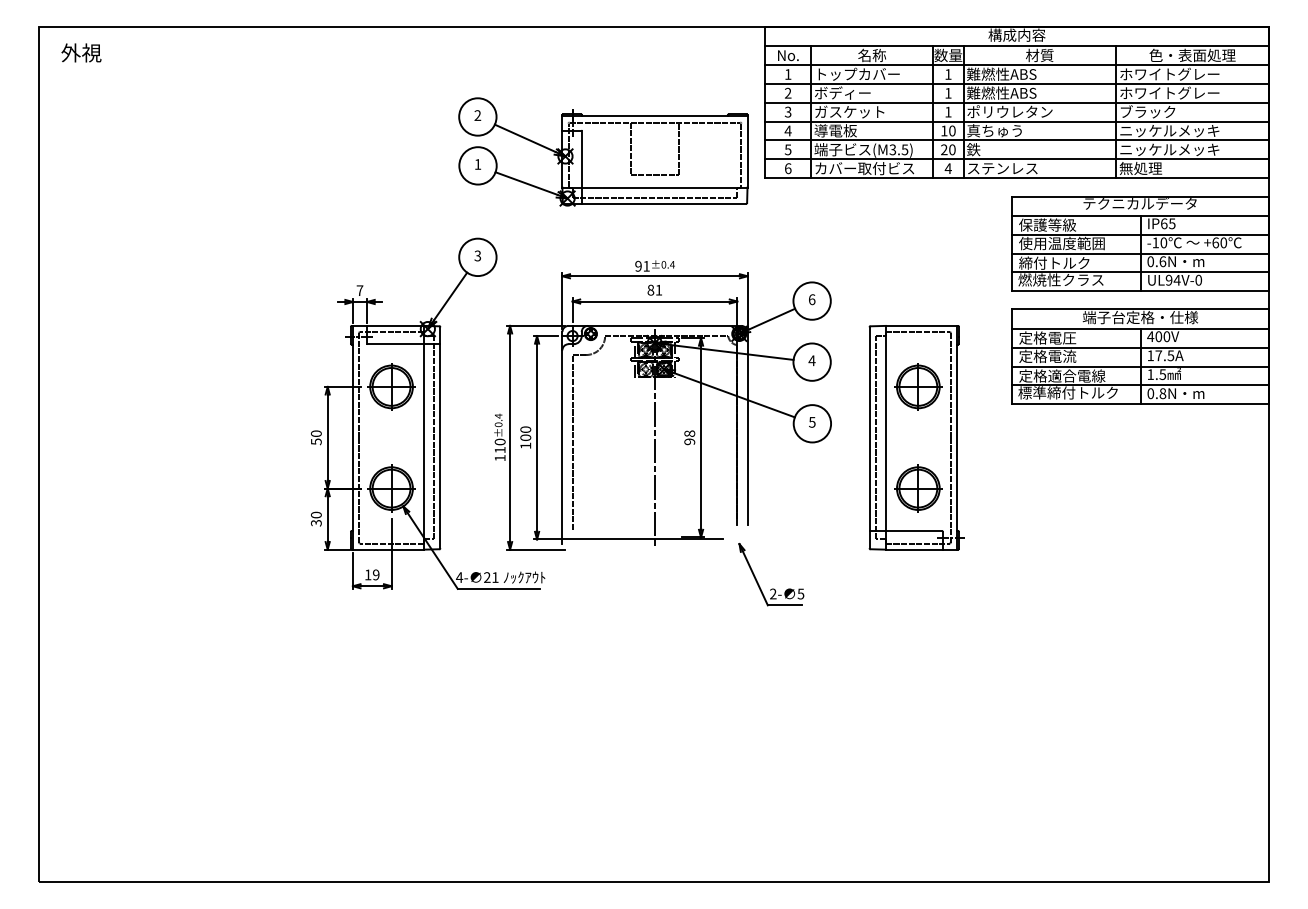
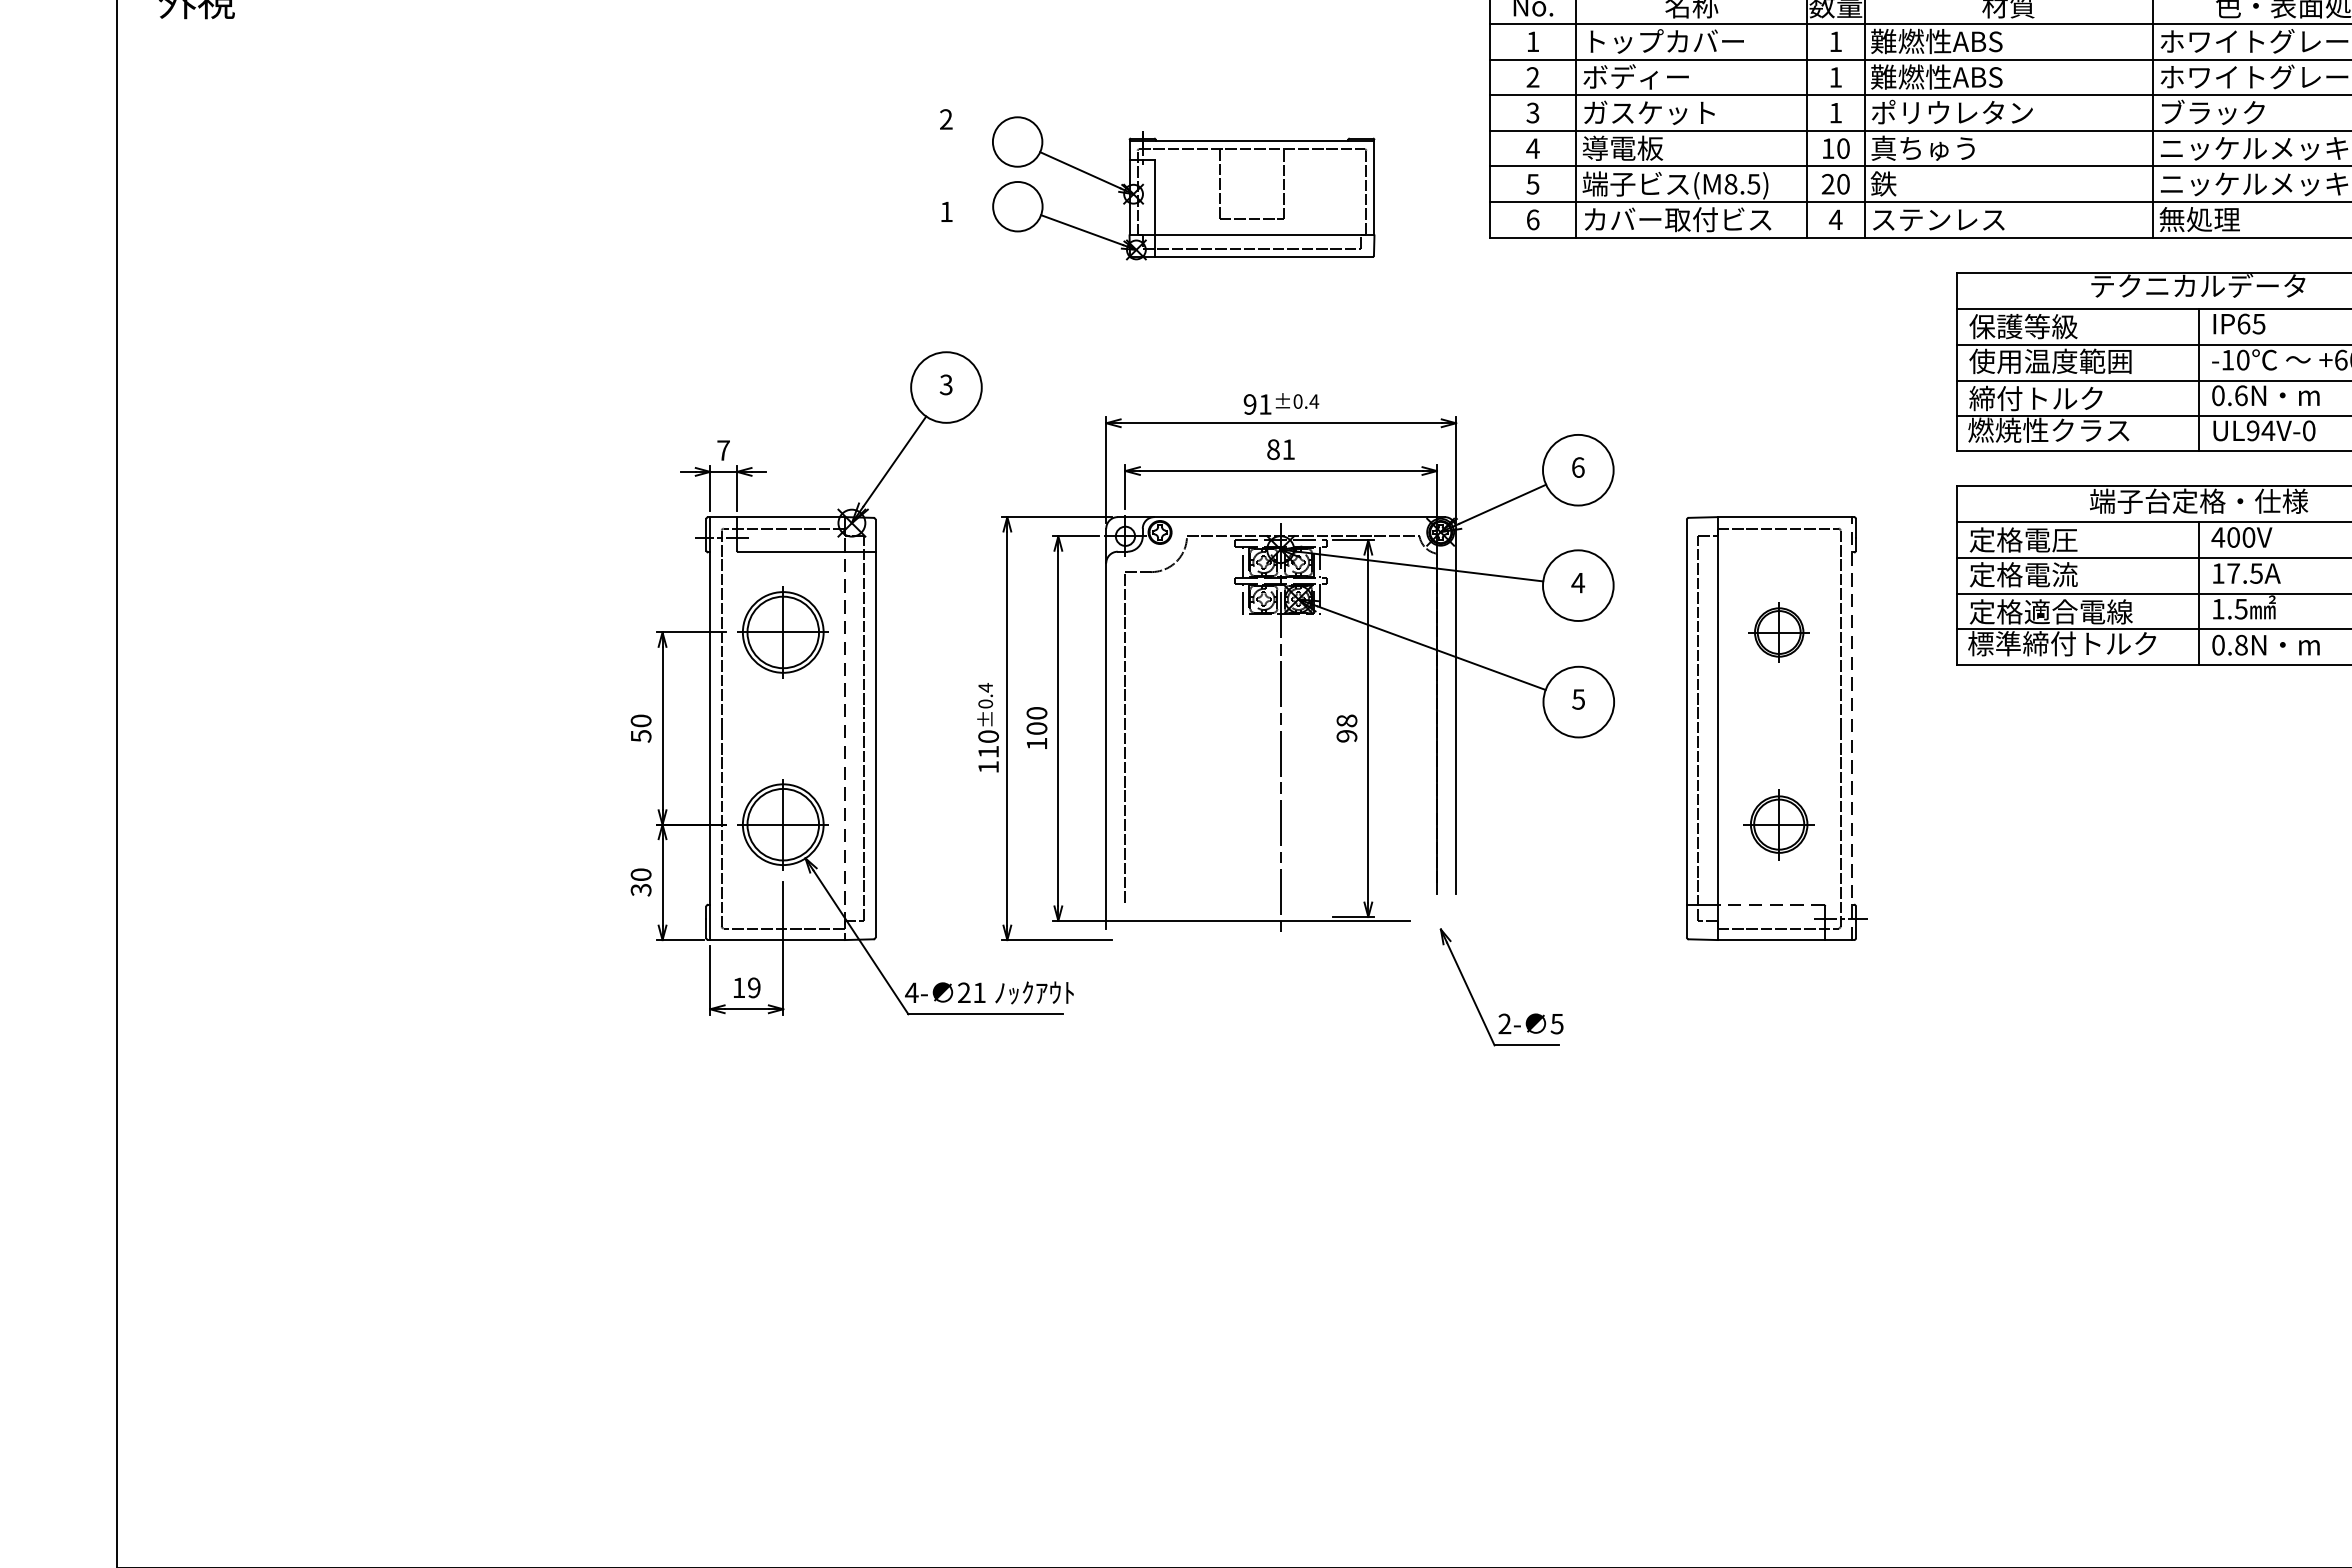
text: (892, 149) -> (1730, 183), (M3.5) -> (M8.5)
part: (603, 151) -> (1183, 187), size x0.7
part: (918, 386) -> (1779, 631), size x0.6
line: (424, 437) -> (845, 728), solid -> dashed
line: (957, 437) -> (1853, 728), solid -> dashed
part: (918, 488) -> (1779, 824), size x0.7
line: (913, 531) -> (1769, 905), solid -> dashed

